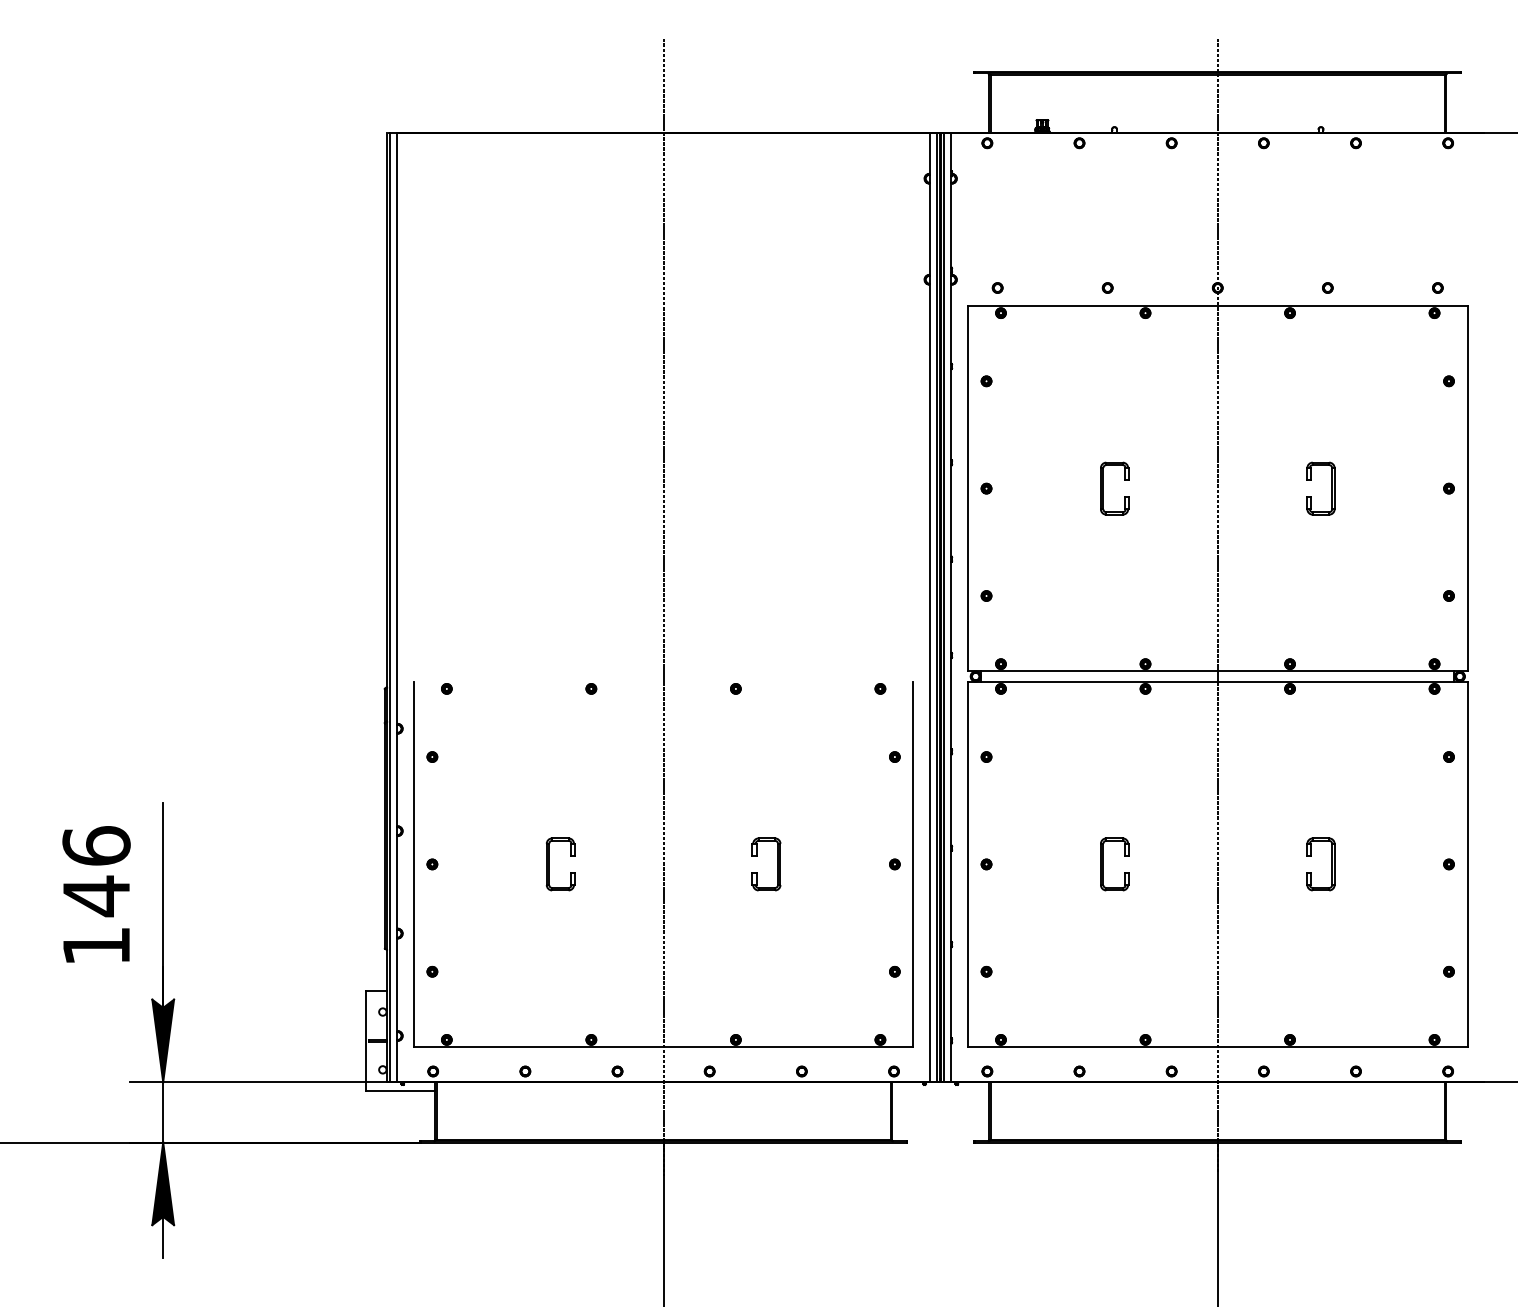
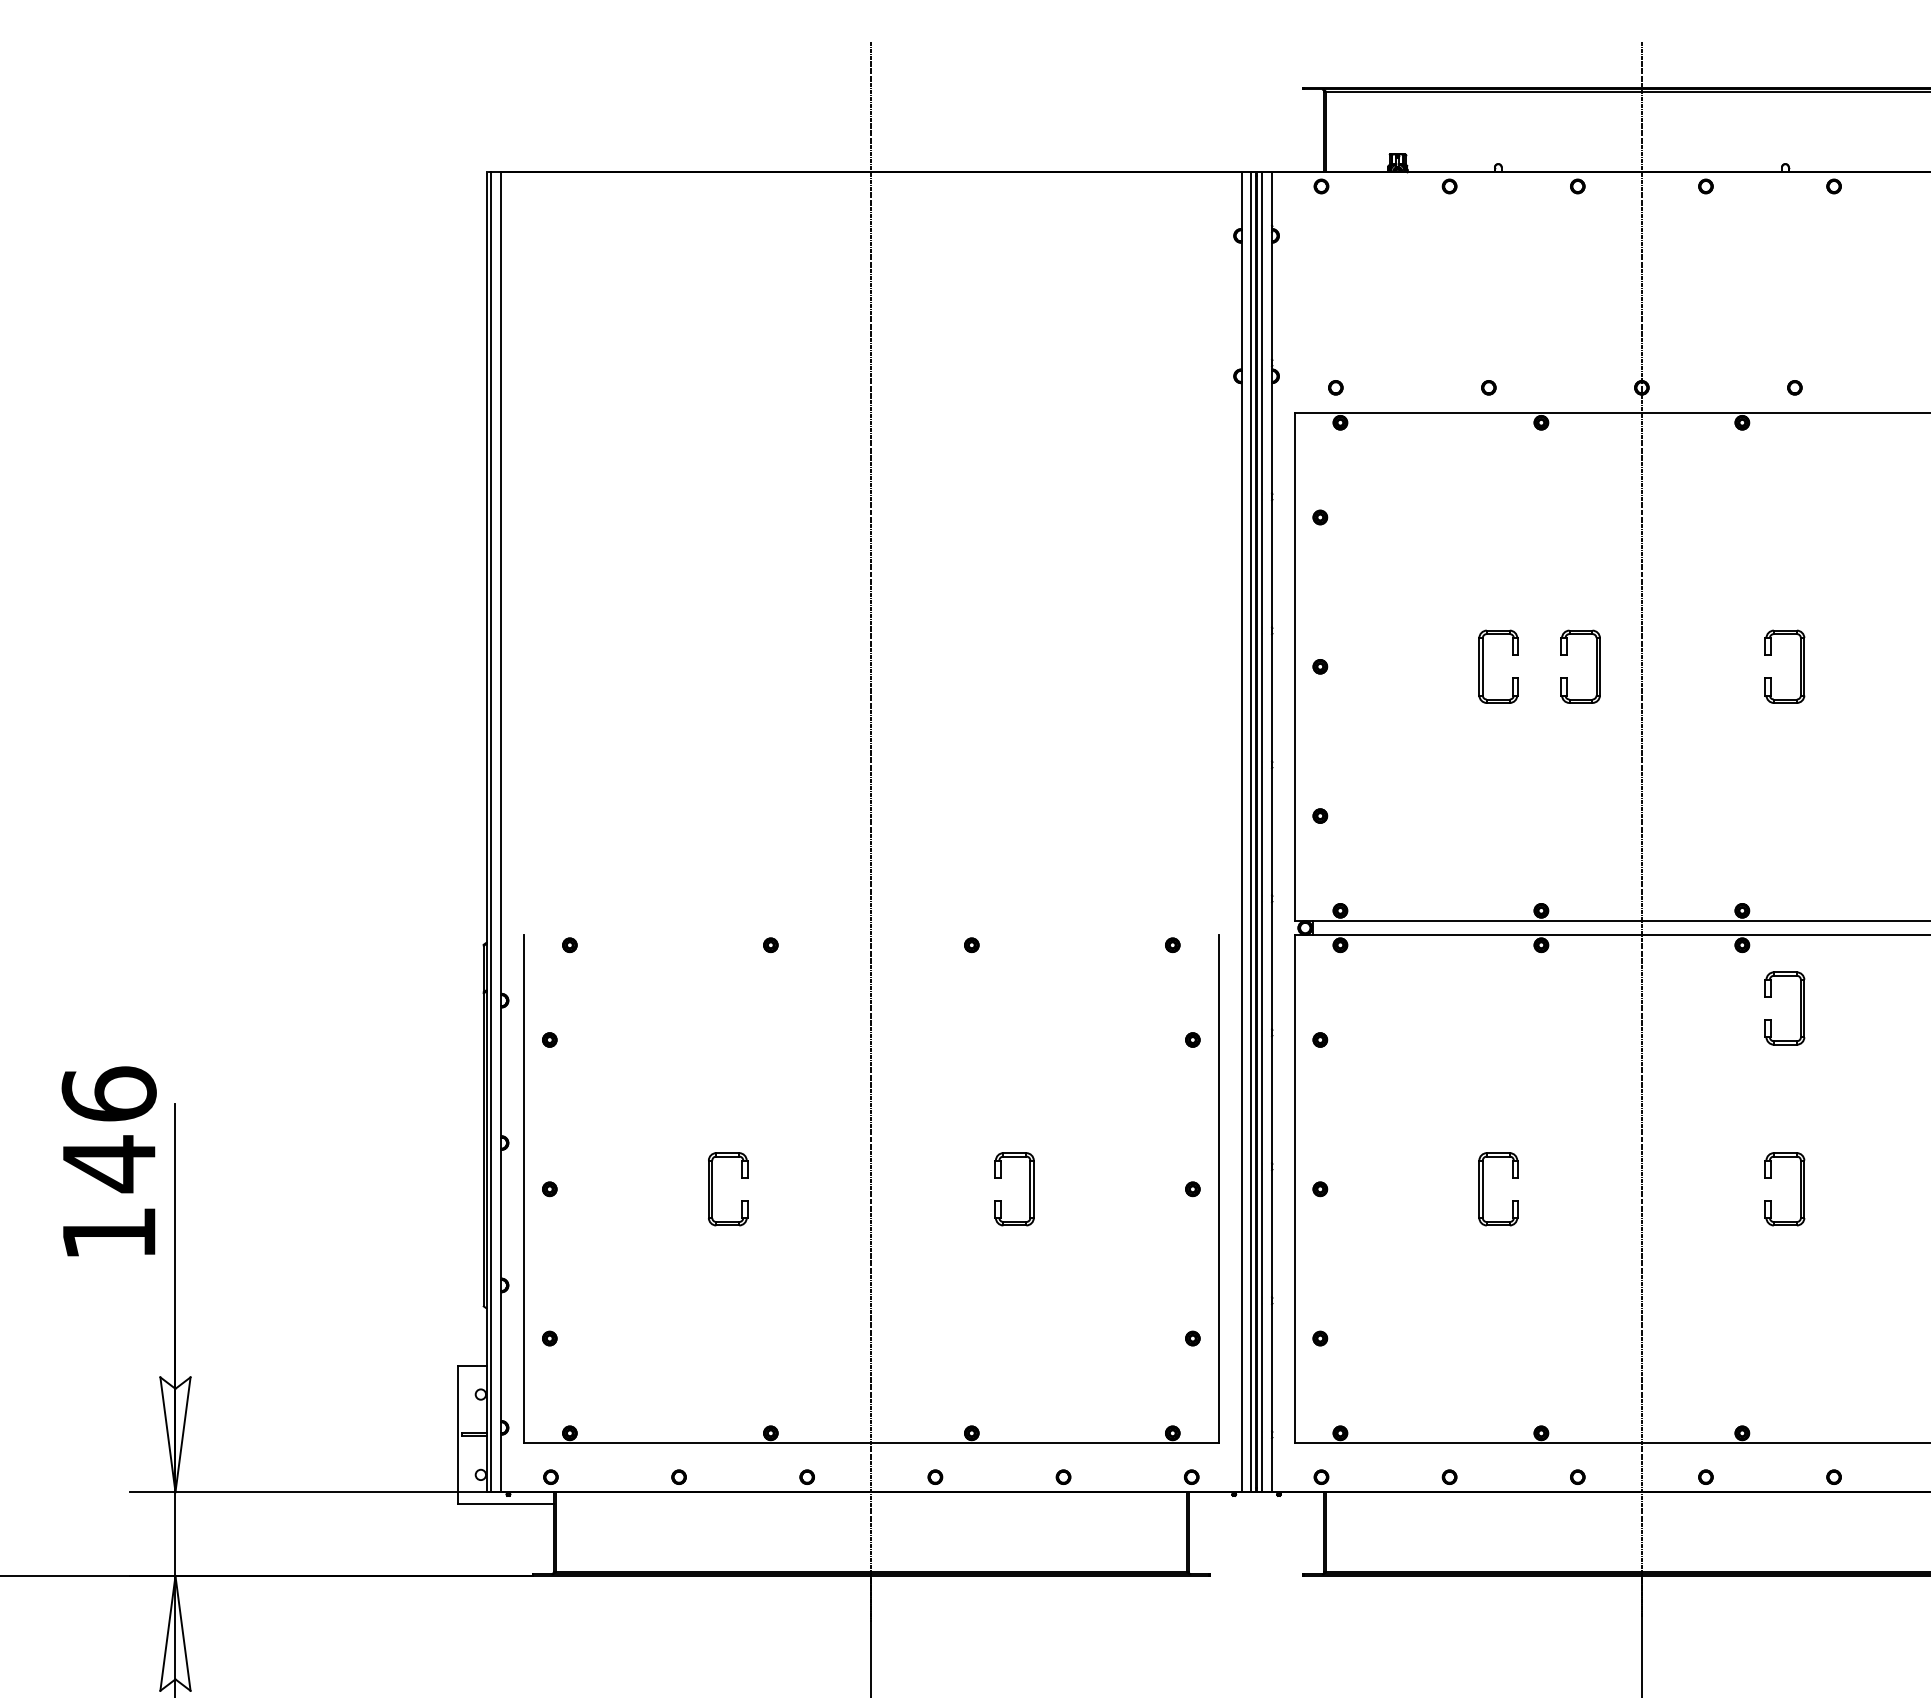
part: (1184, 488) -> (1595, 666), added
part: (1331, 734) -> (1799, 1008), added
text: (96, 894) -> (109, 1161), moved
fill: (163, 1040) -> (175, 1434), removed
fill: (163, 1183) -> (175, 1632), removed

